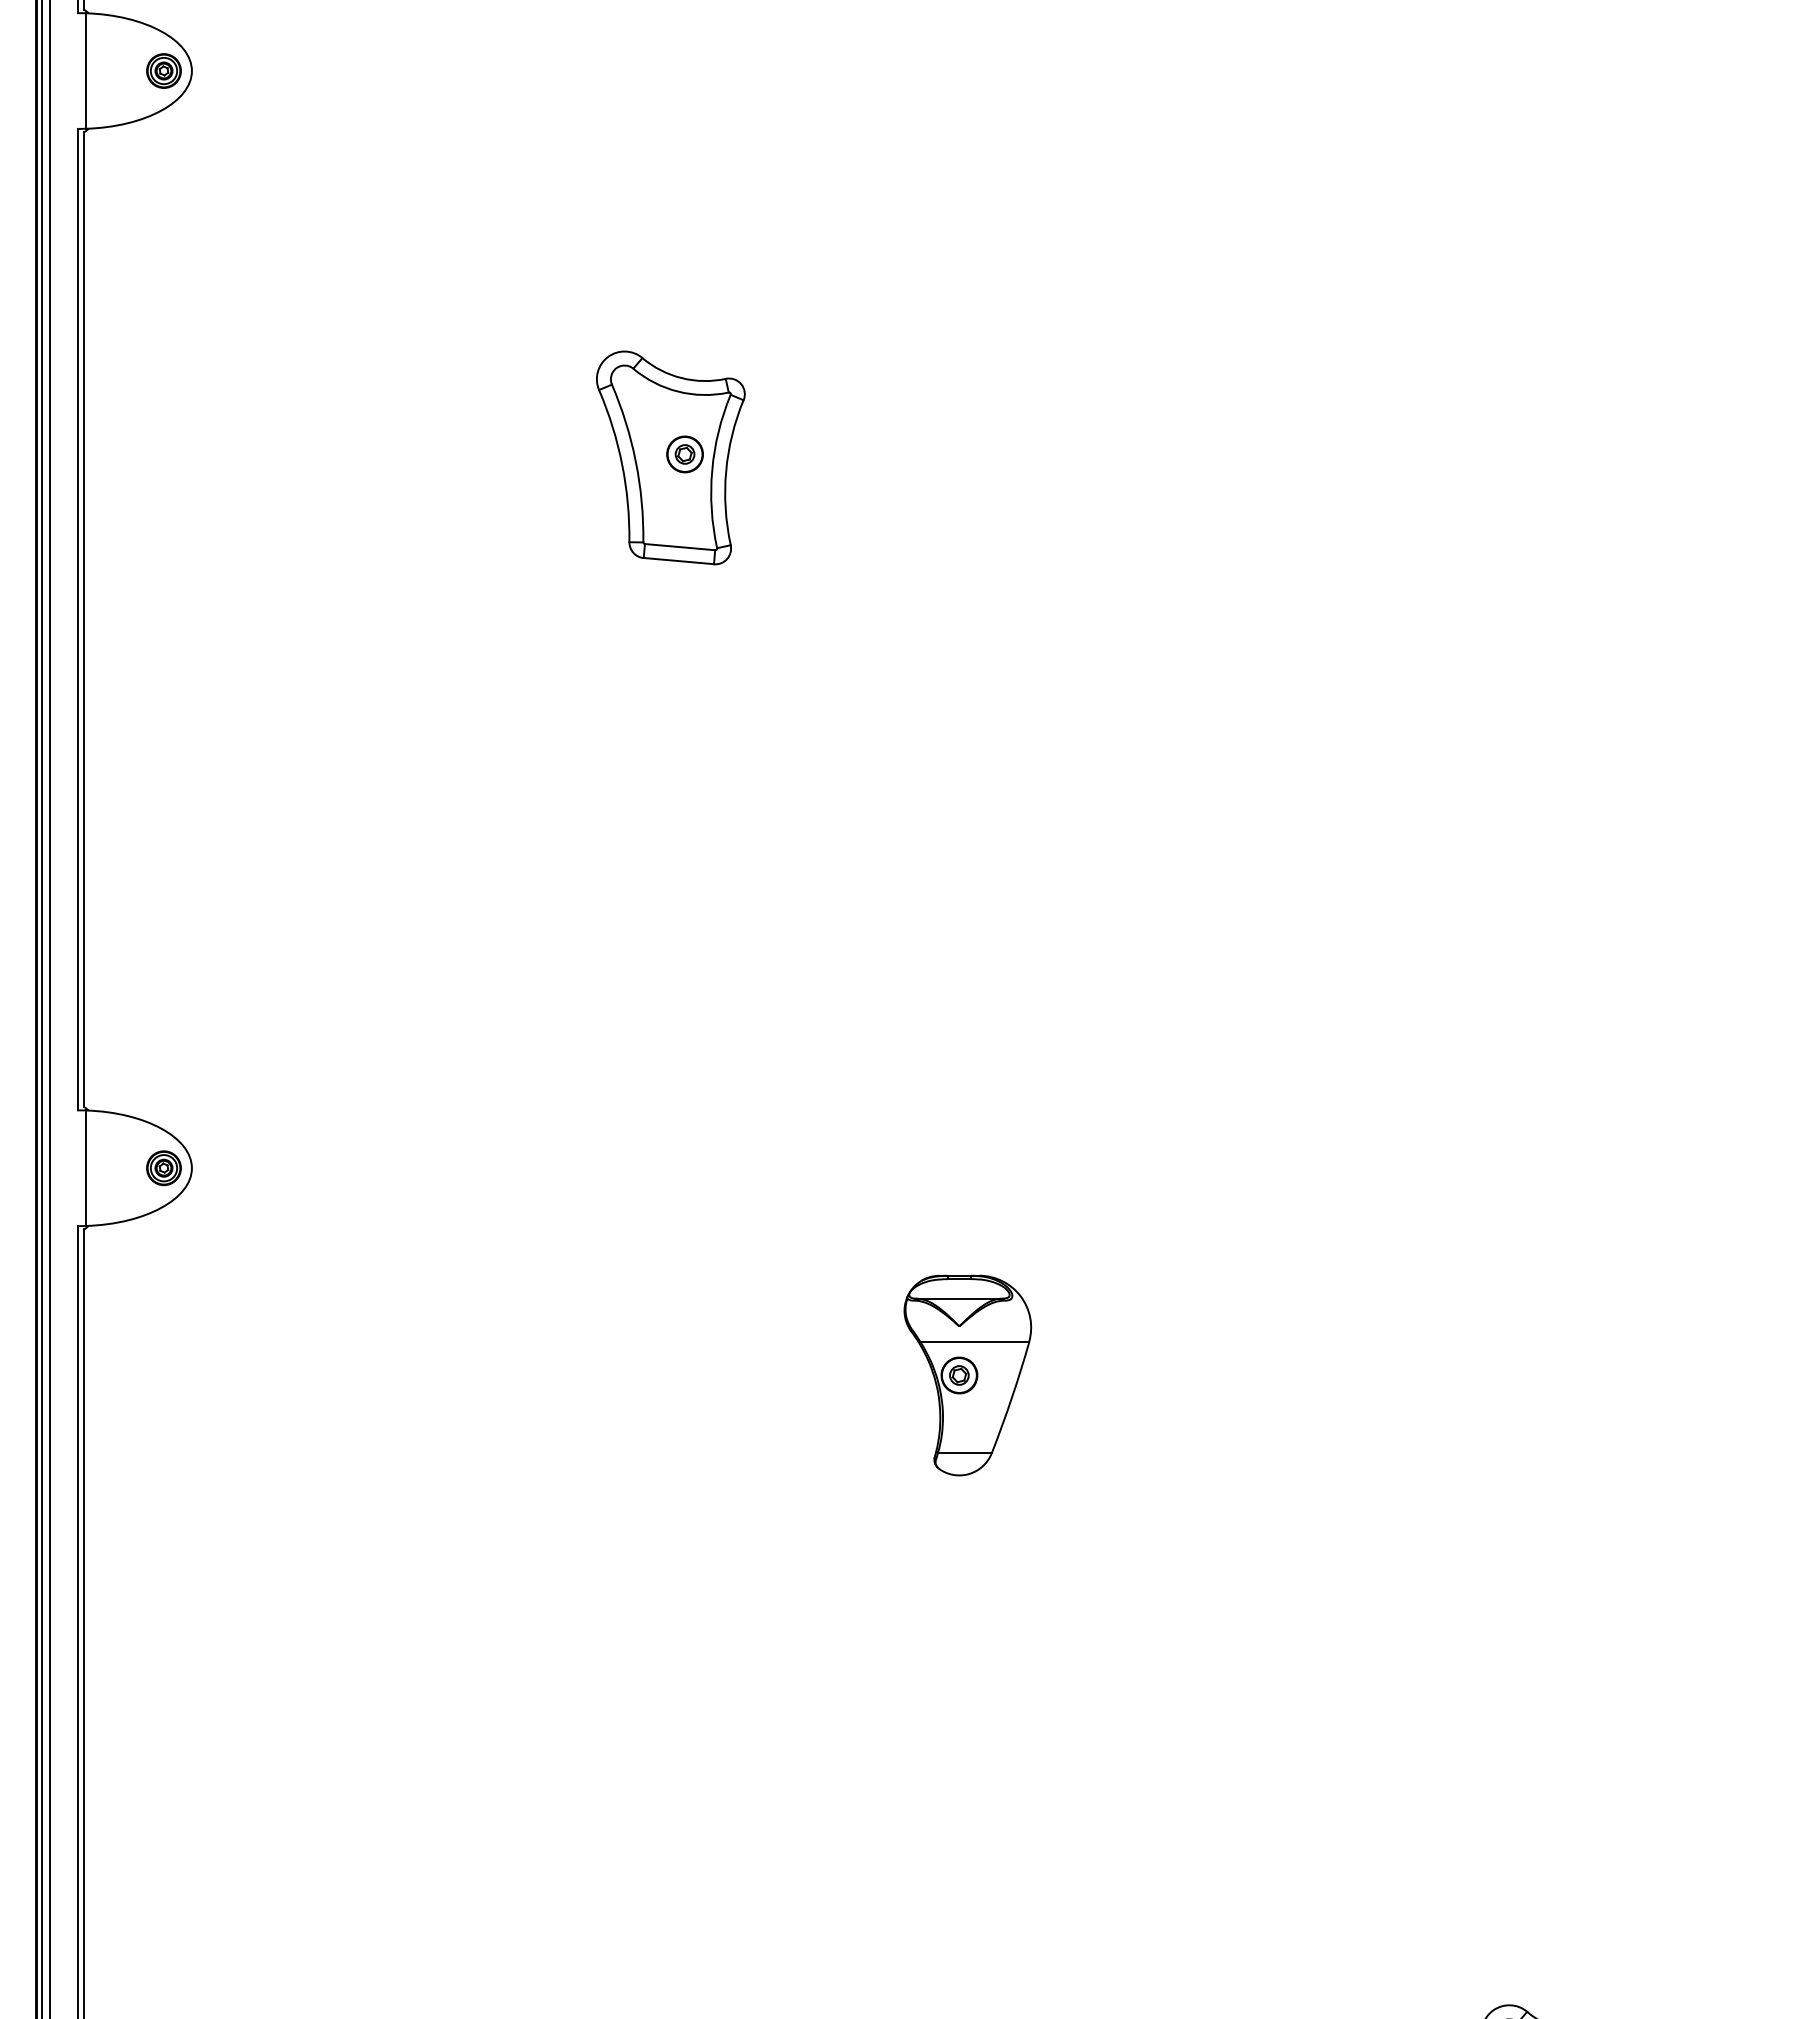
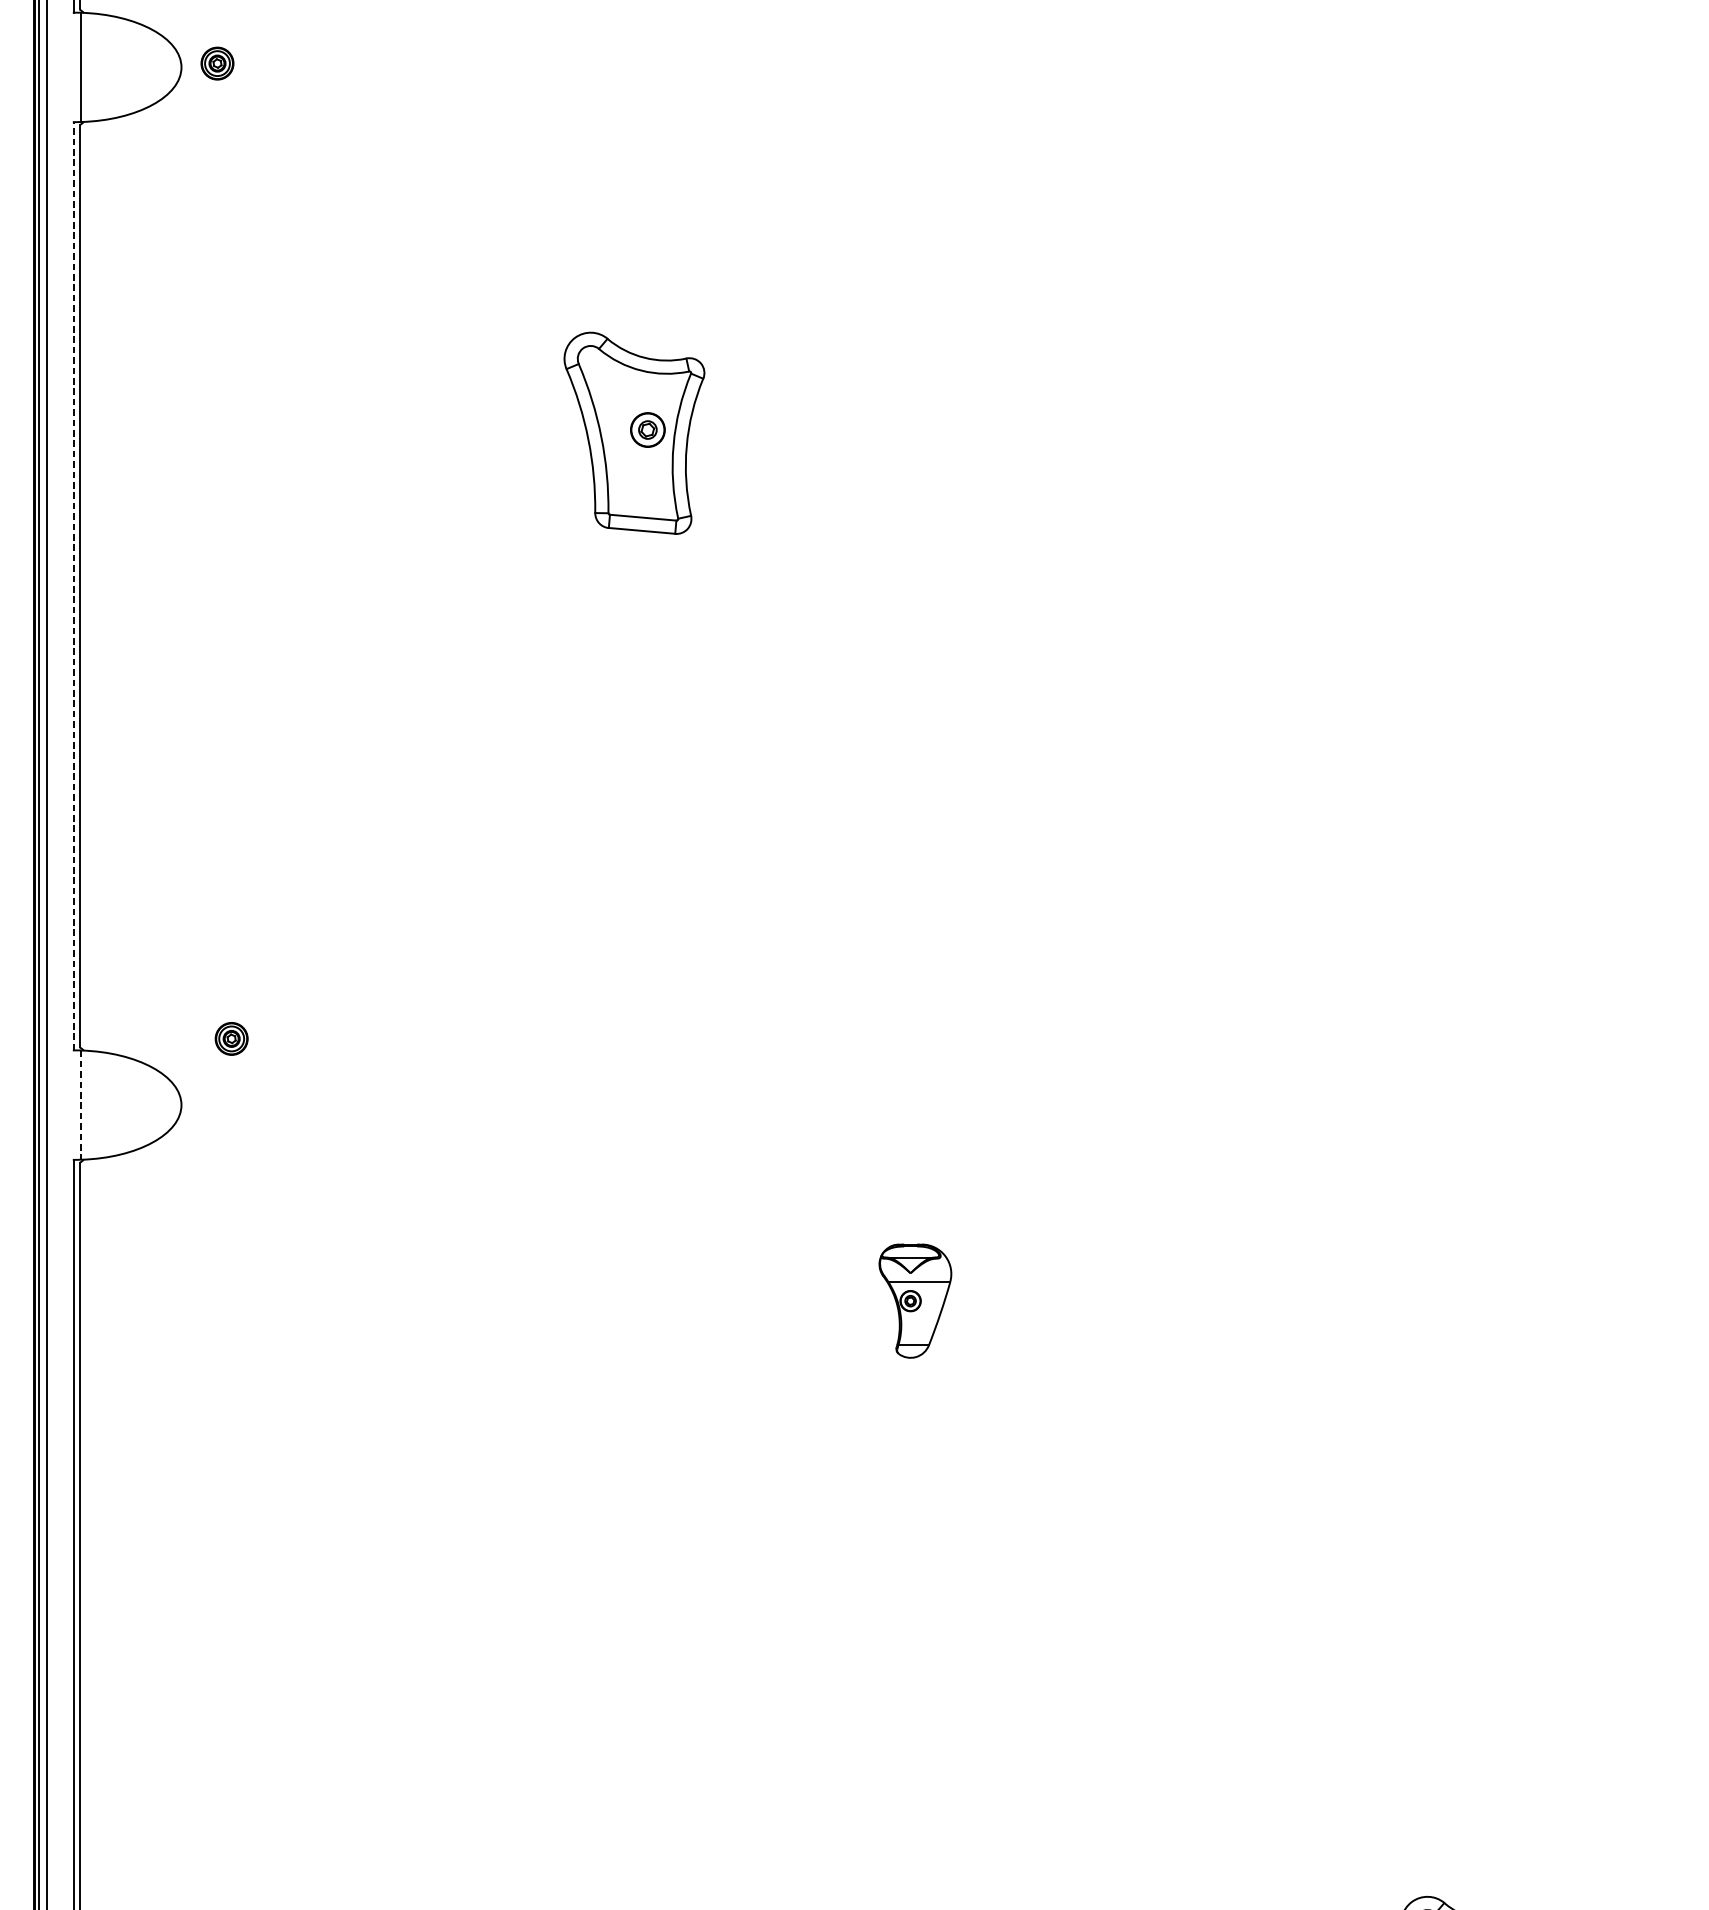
part: (163, 70) -> (217, 63), moved
line: (78, 619) -> (74, 586), solid -> dashed
line: (86, 1168) -> (81, 1105), solid -> dashed
part: (163, 1168) -> (231, 1039), moved
part: (967, 1375) -> (915, 1301), size x0.6

